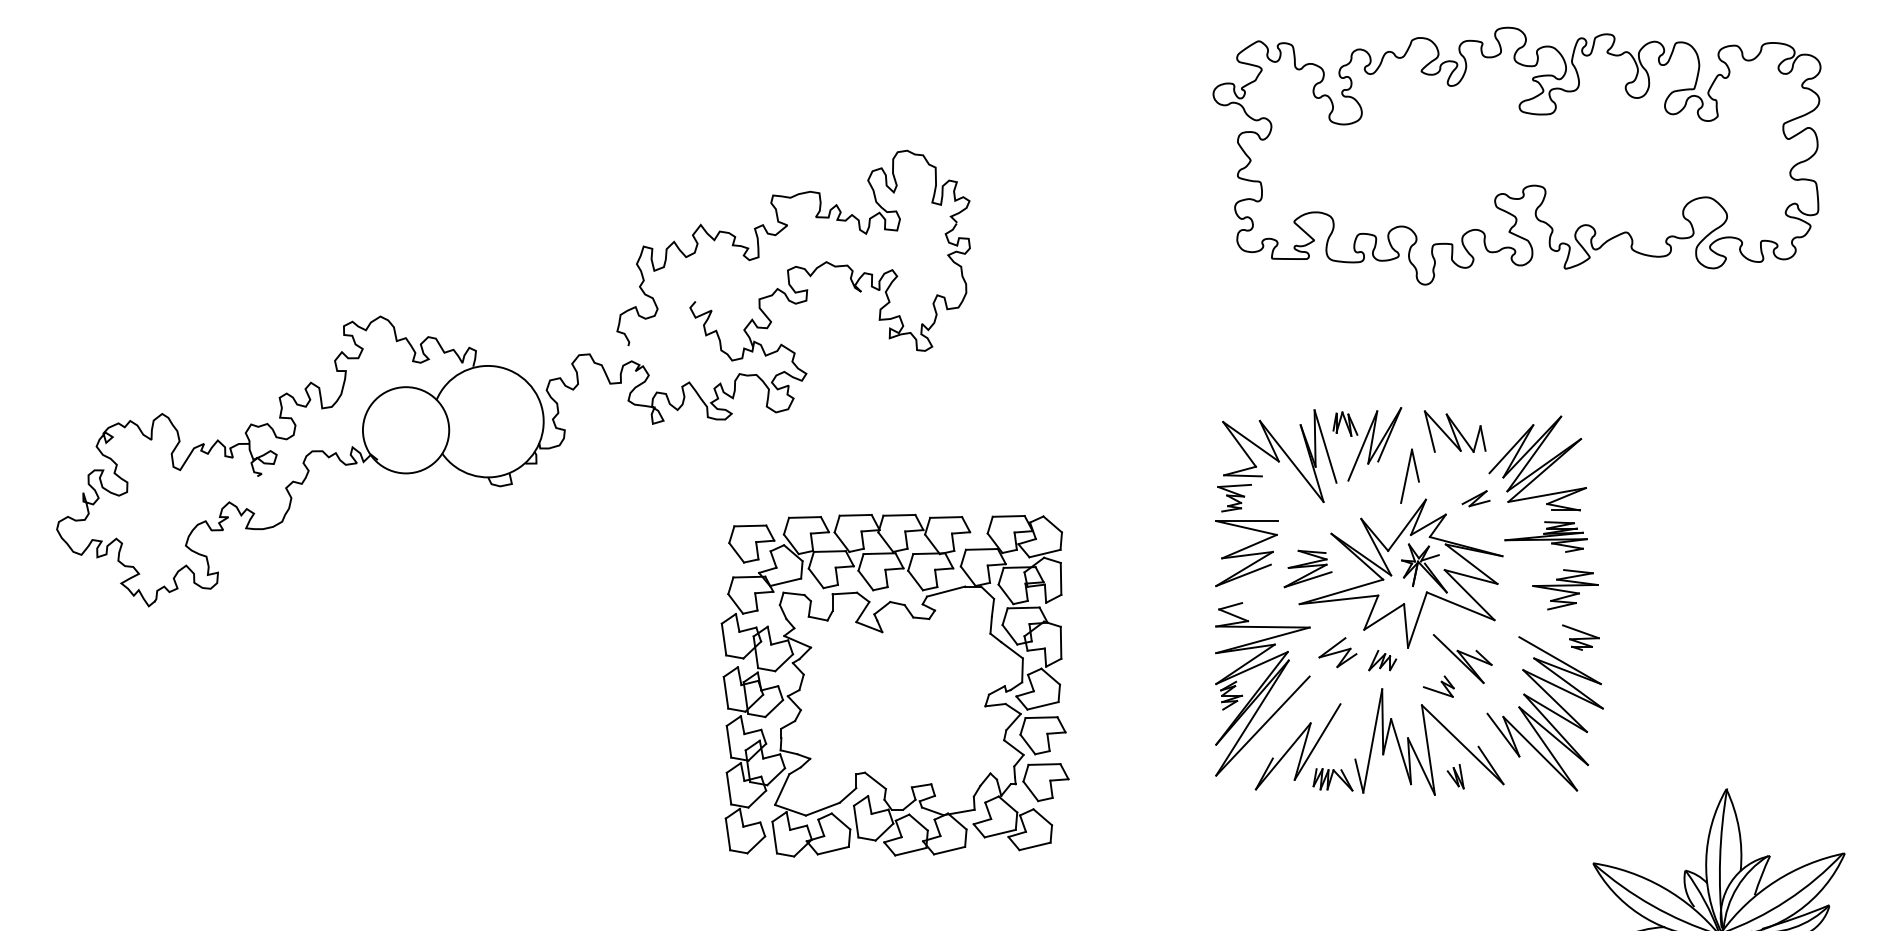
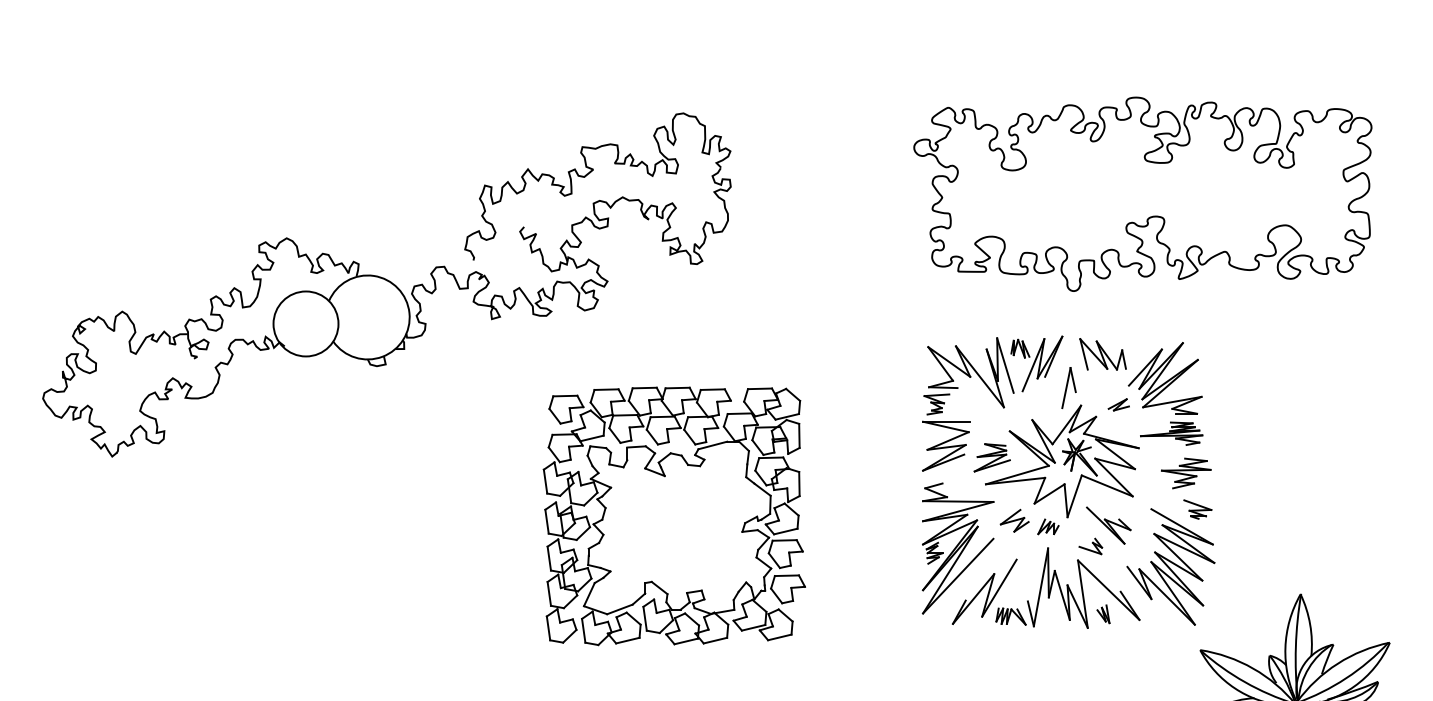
part: (1516, 155) -> (1142, 193), moved
part: (1409, 601) -> (1068, 482), moved

